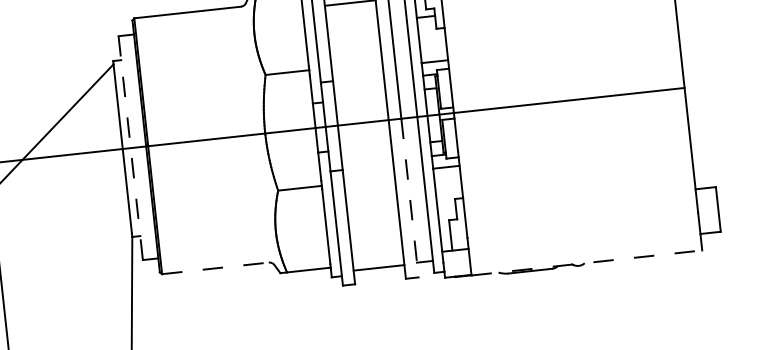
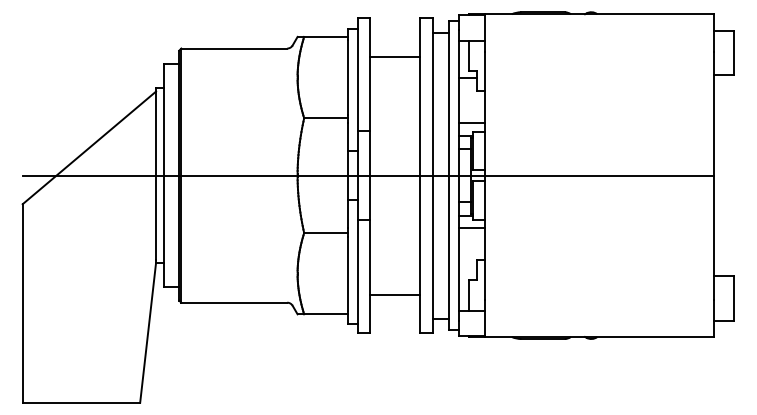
line: (131, 148) -> (164, 176), dashed -> solid
line: (409, 198) -> (432, 254), dashed -> solid
line: (586, 263) -> (599, 337), dashed -> solid
line: (378, 267) -> (394, 294), moved
line: (215, 268) -> (234, 302), dashed -> solid

